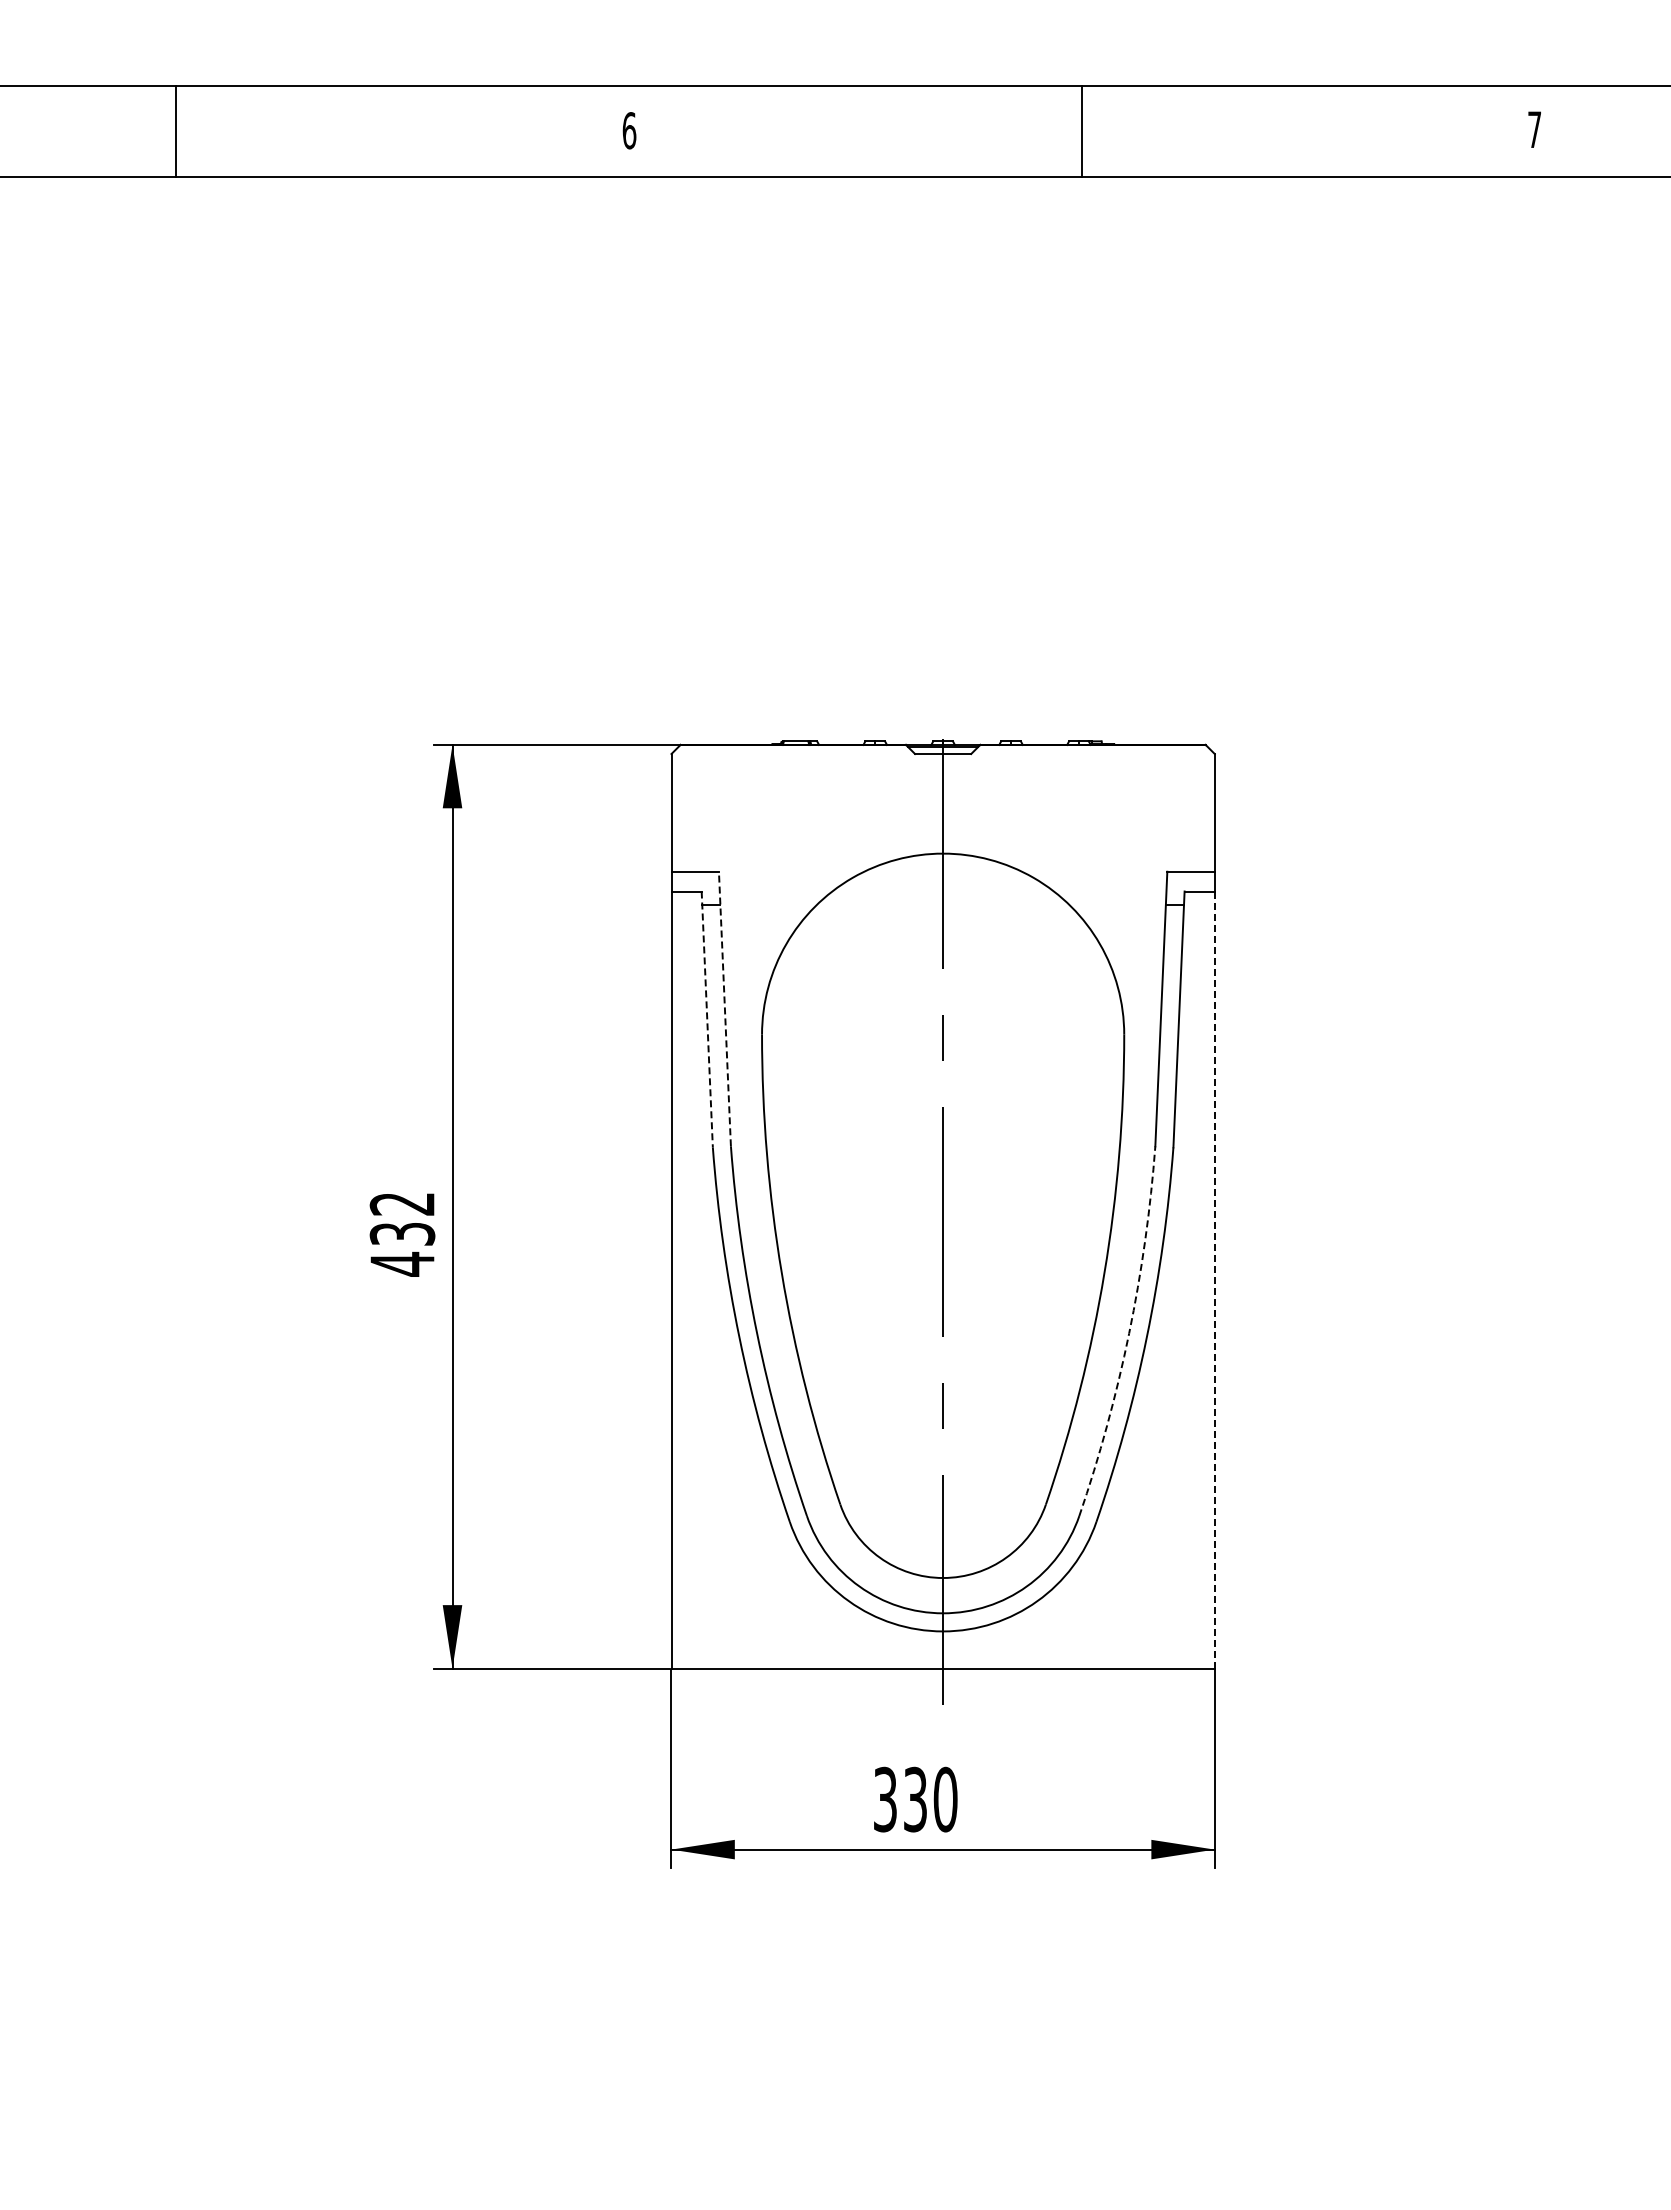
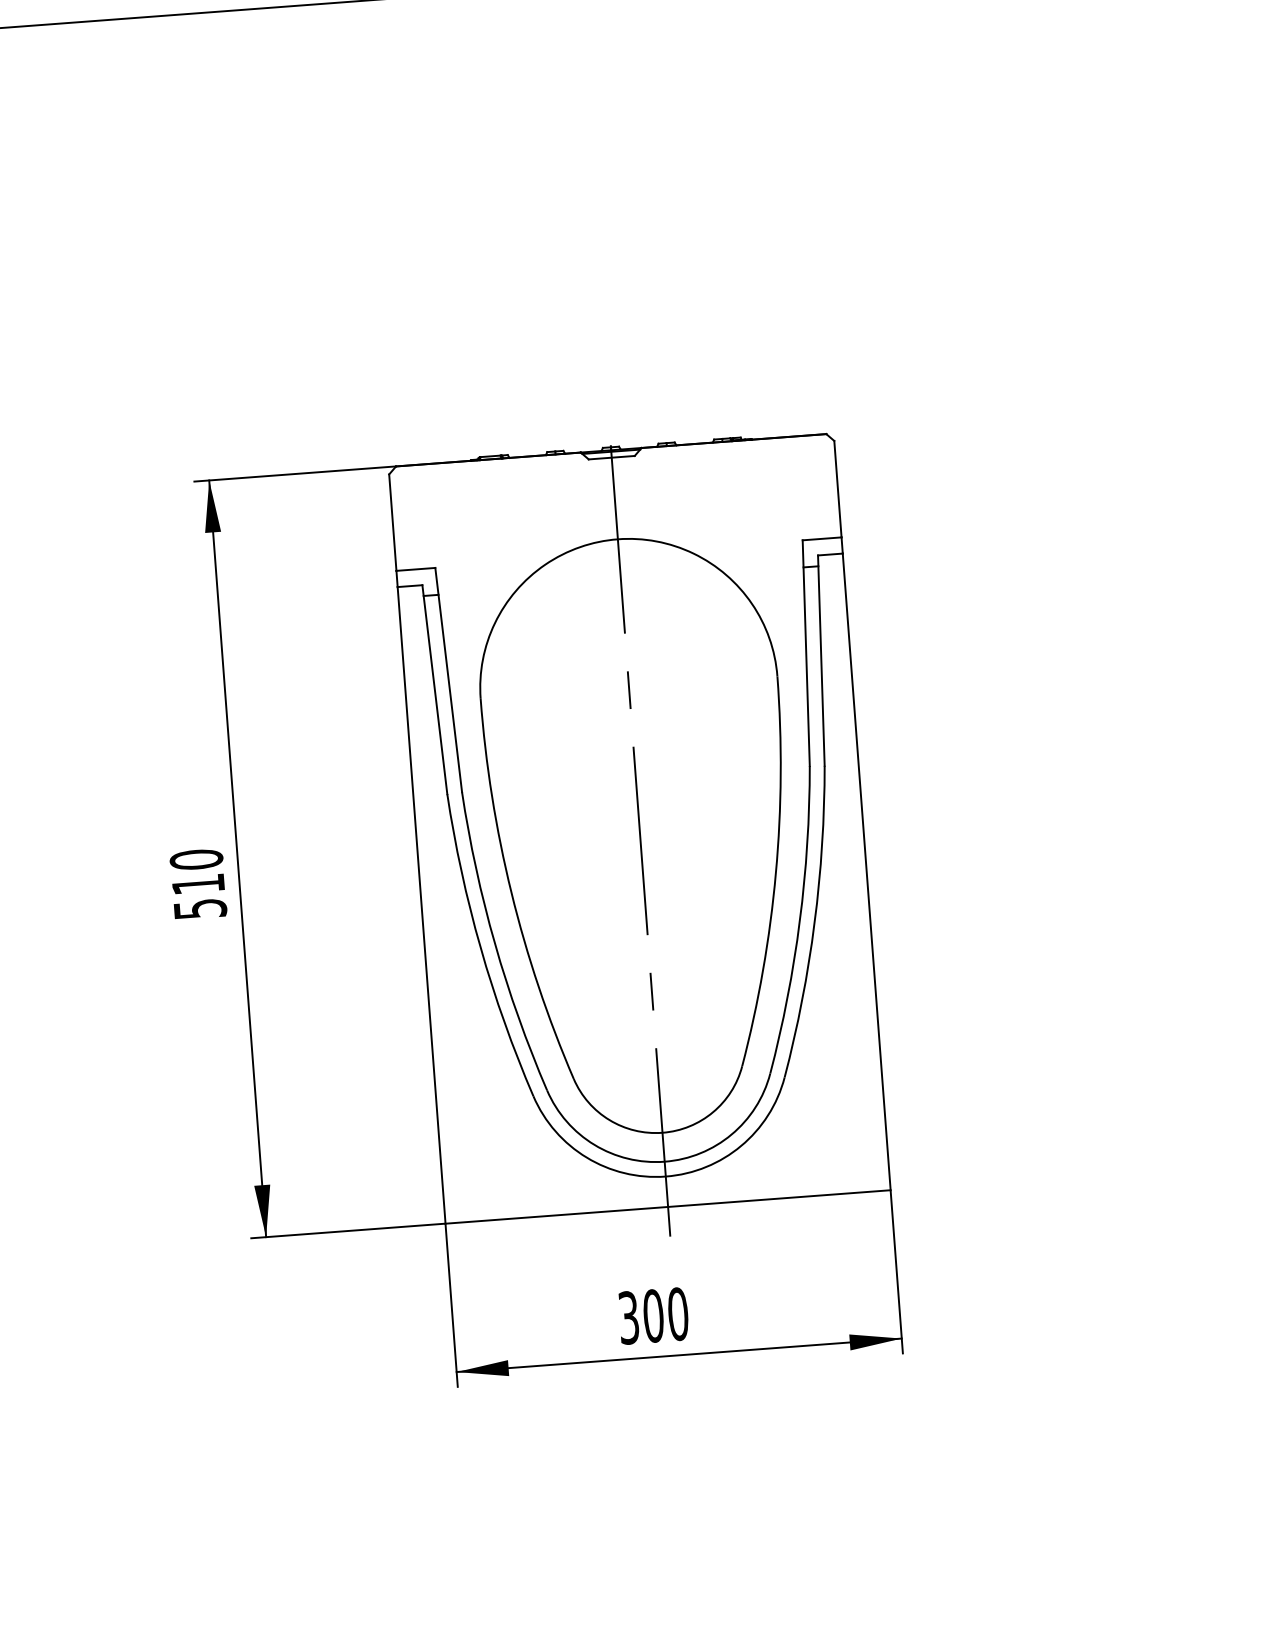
line: (724, 1008) -> (448, 679), dashed -> solid
line: (707, 1019) -> (435, 689), dashed -> solid
text: (402, 1234) -> (198, 884), 432 -> 510
line: (1214, 1280) -> (866, 872), dashed -> solid
arc: (1129, 1333) -> (800, 920), dashed -> solid
text: (915, 1799) -> (653, 1315), 330 -> 300

